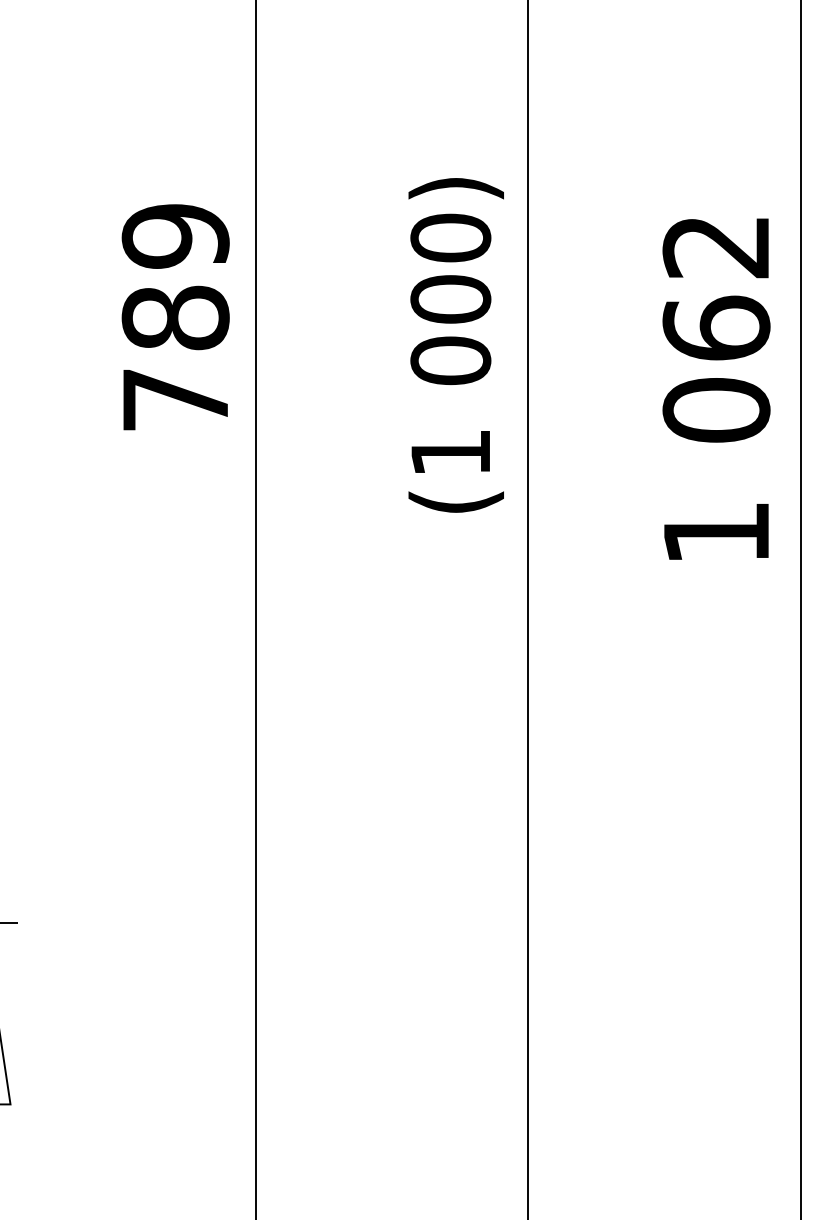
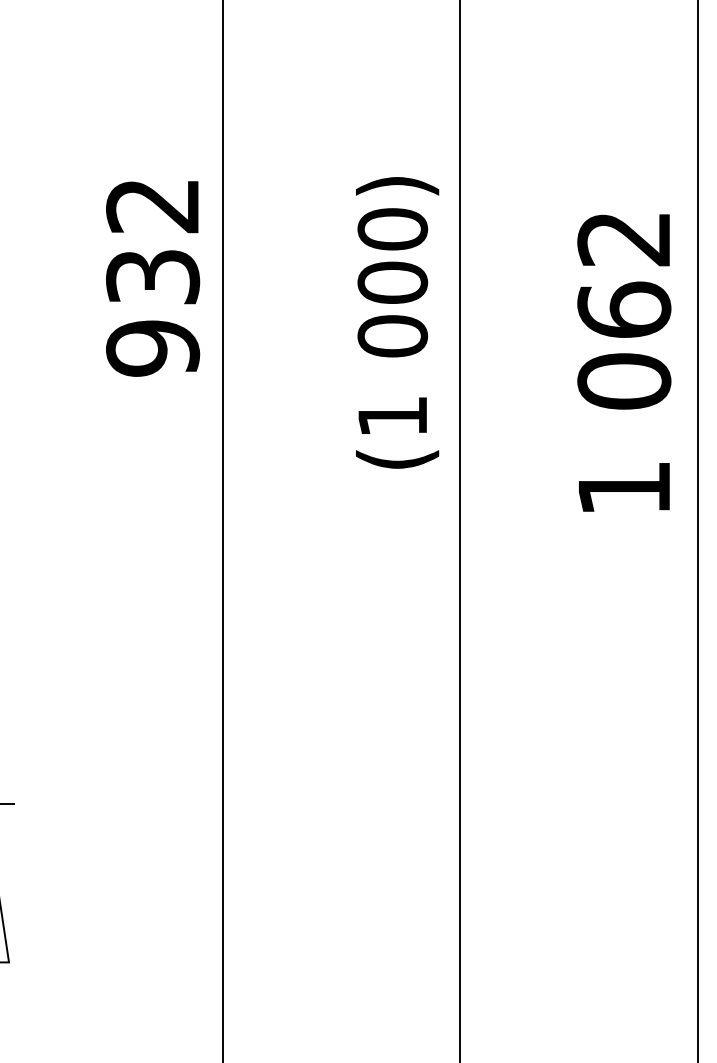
text: (176, 318) -> (153, 277), 789 -> 932
text: (456, 344) -> (397, 322), moved
text: (716, 388) -> (624, 362), moved

